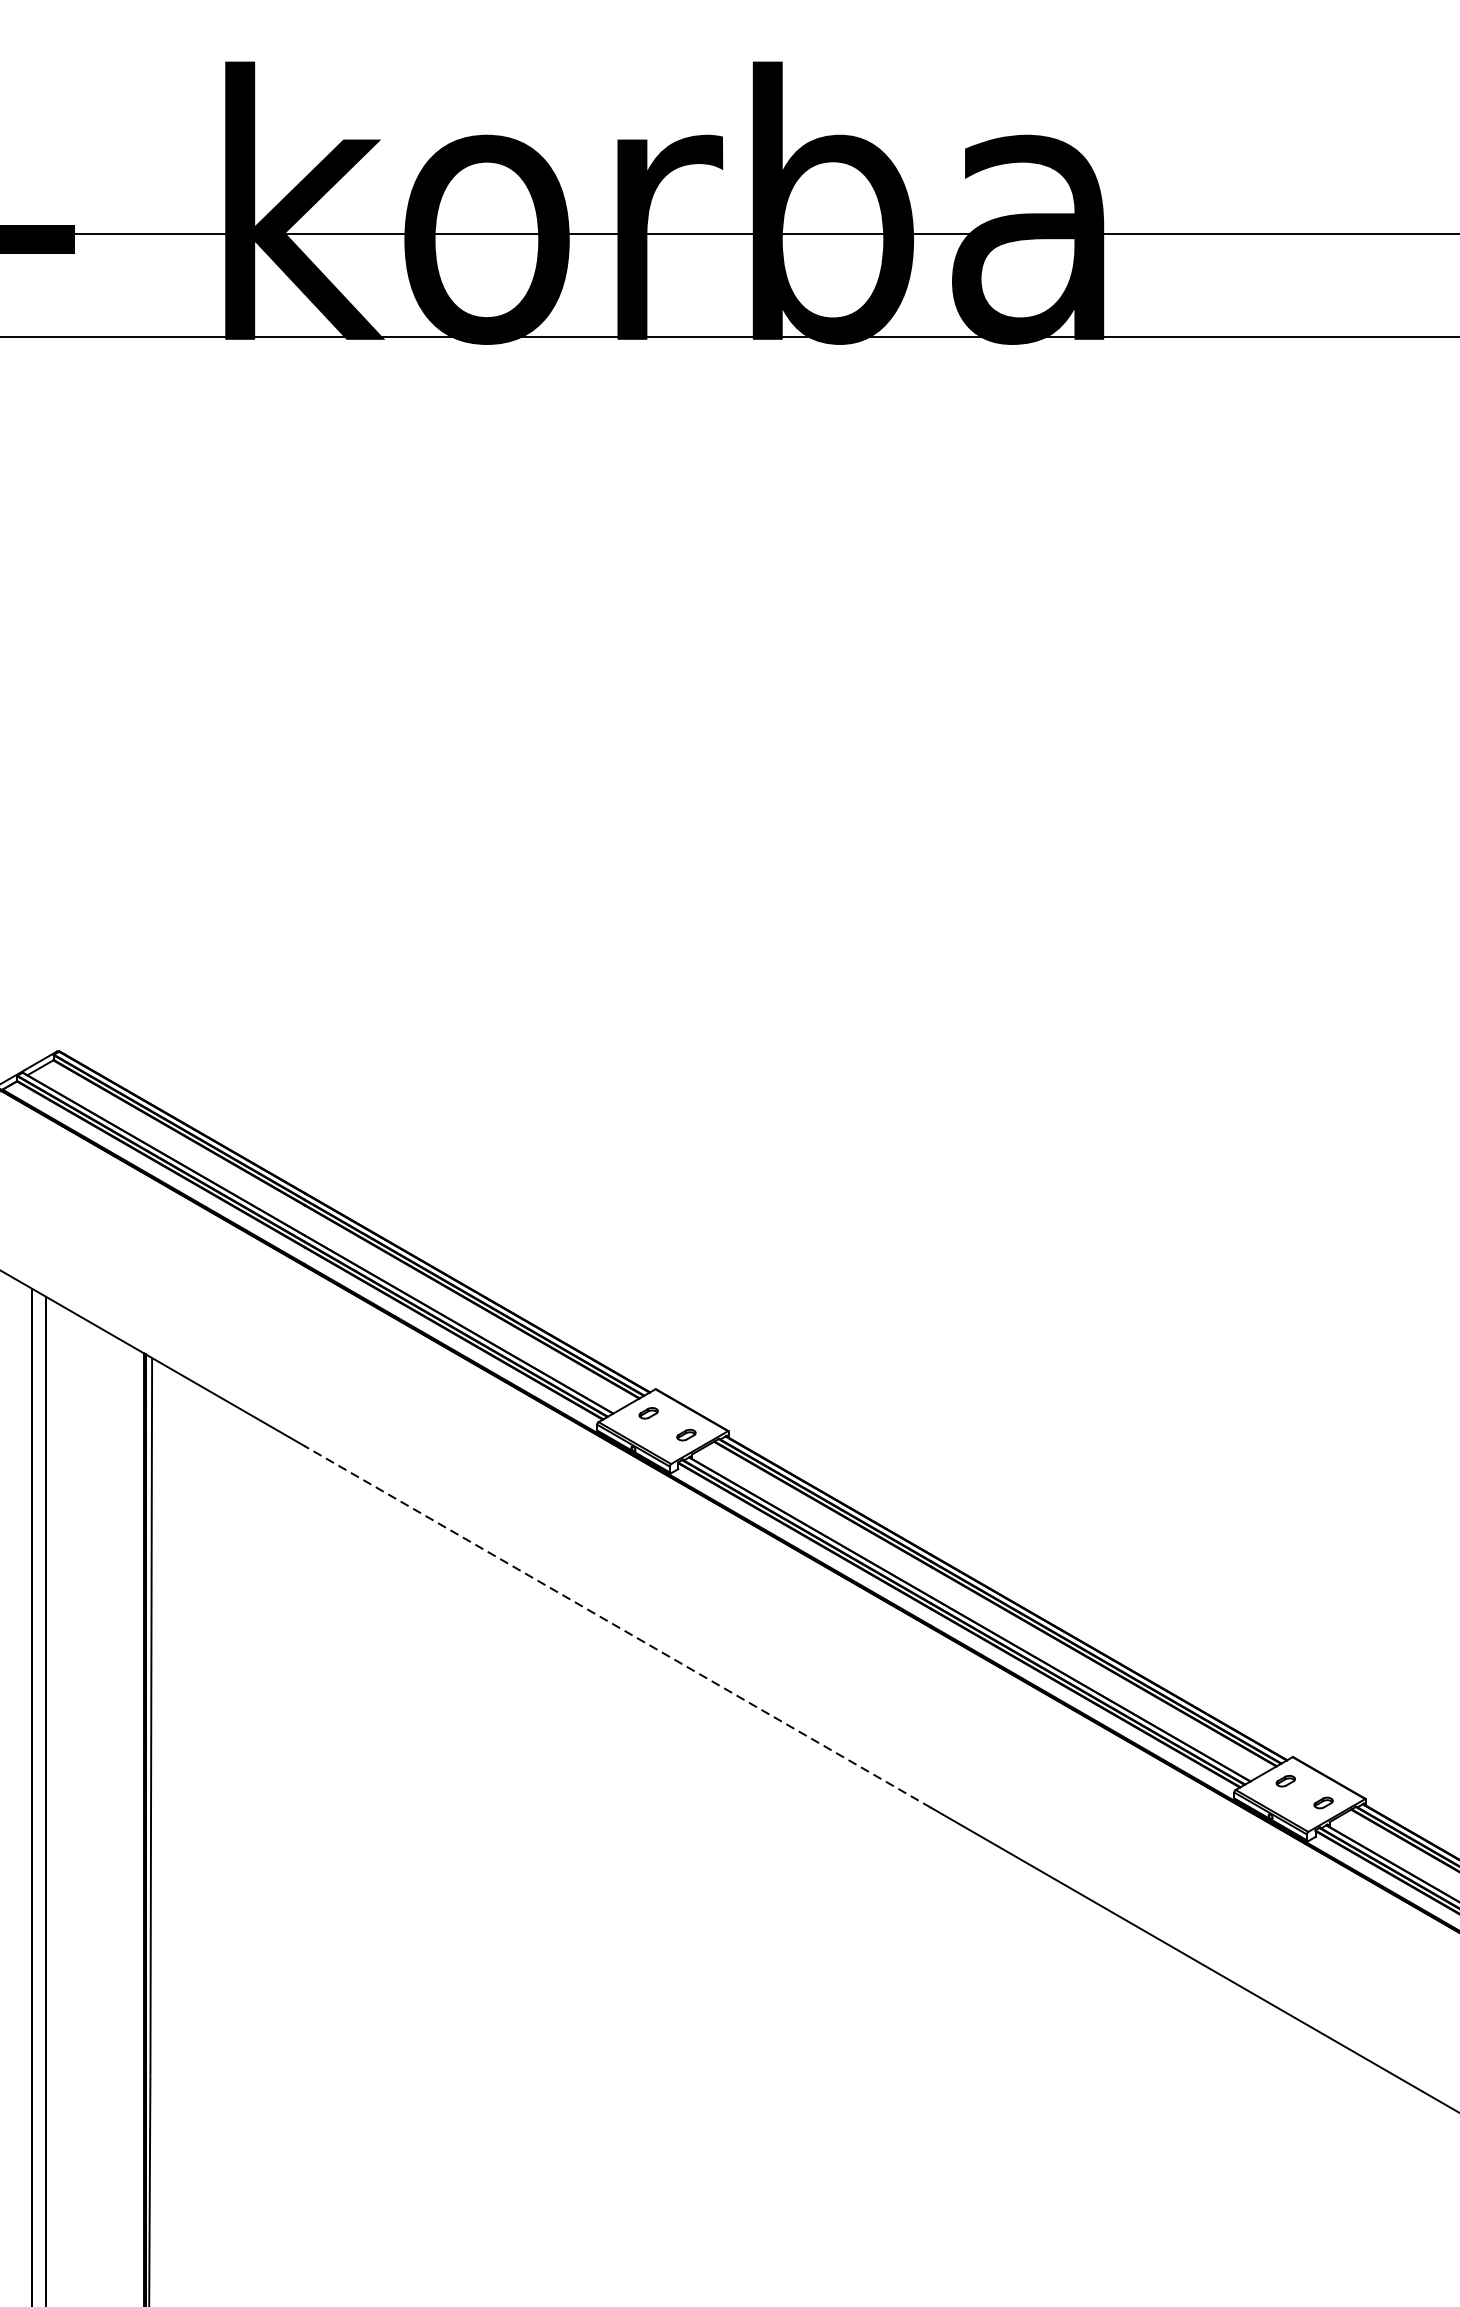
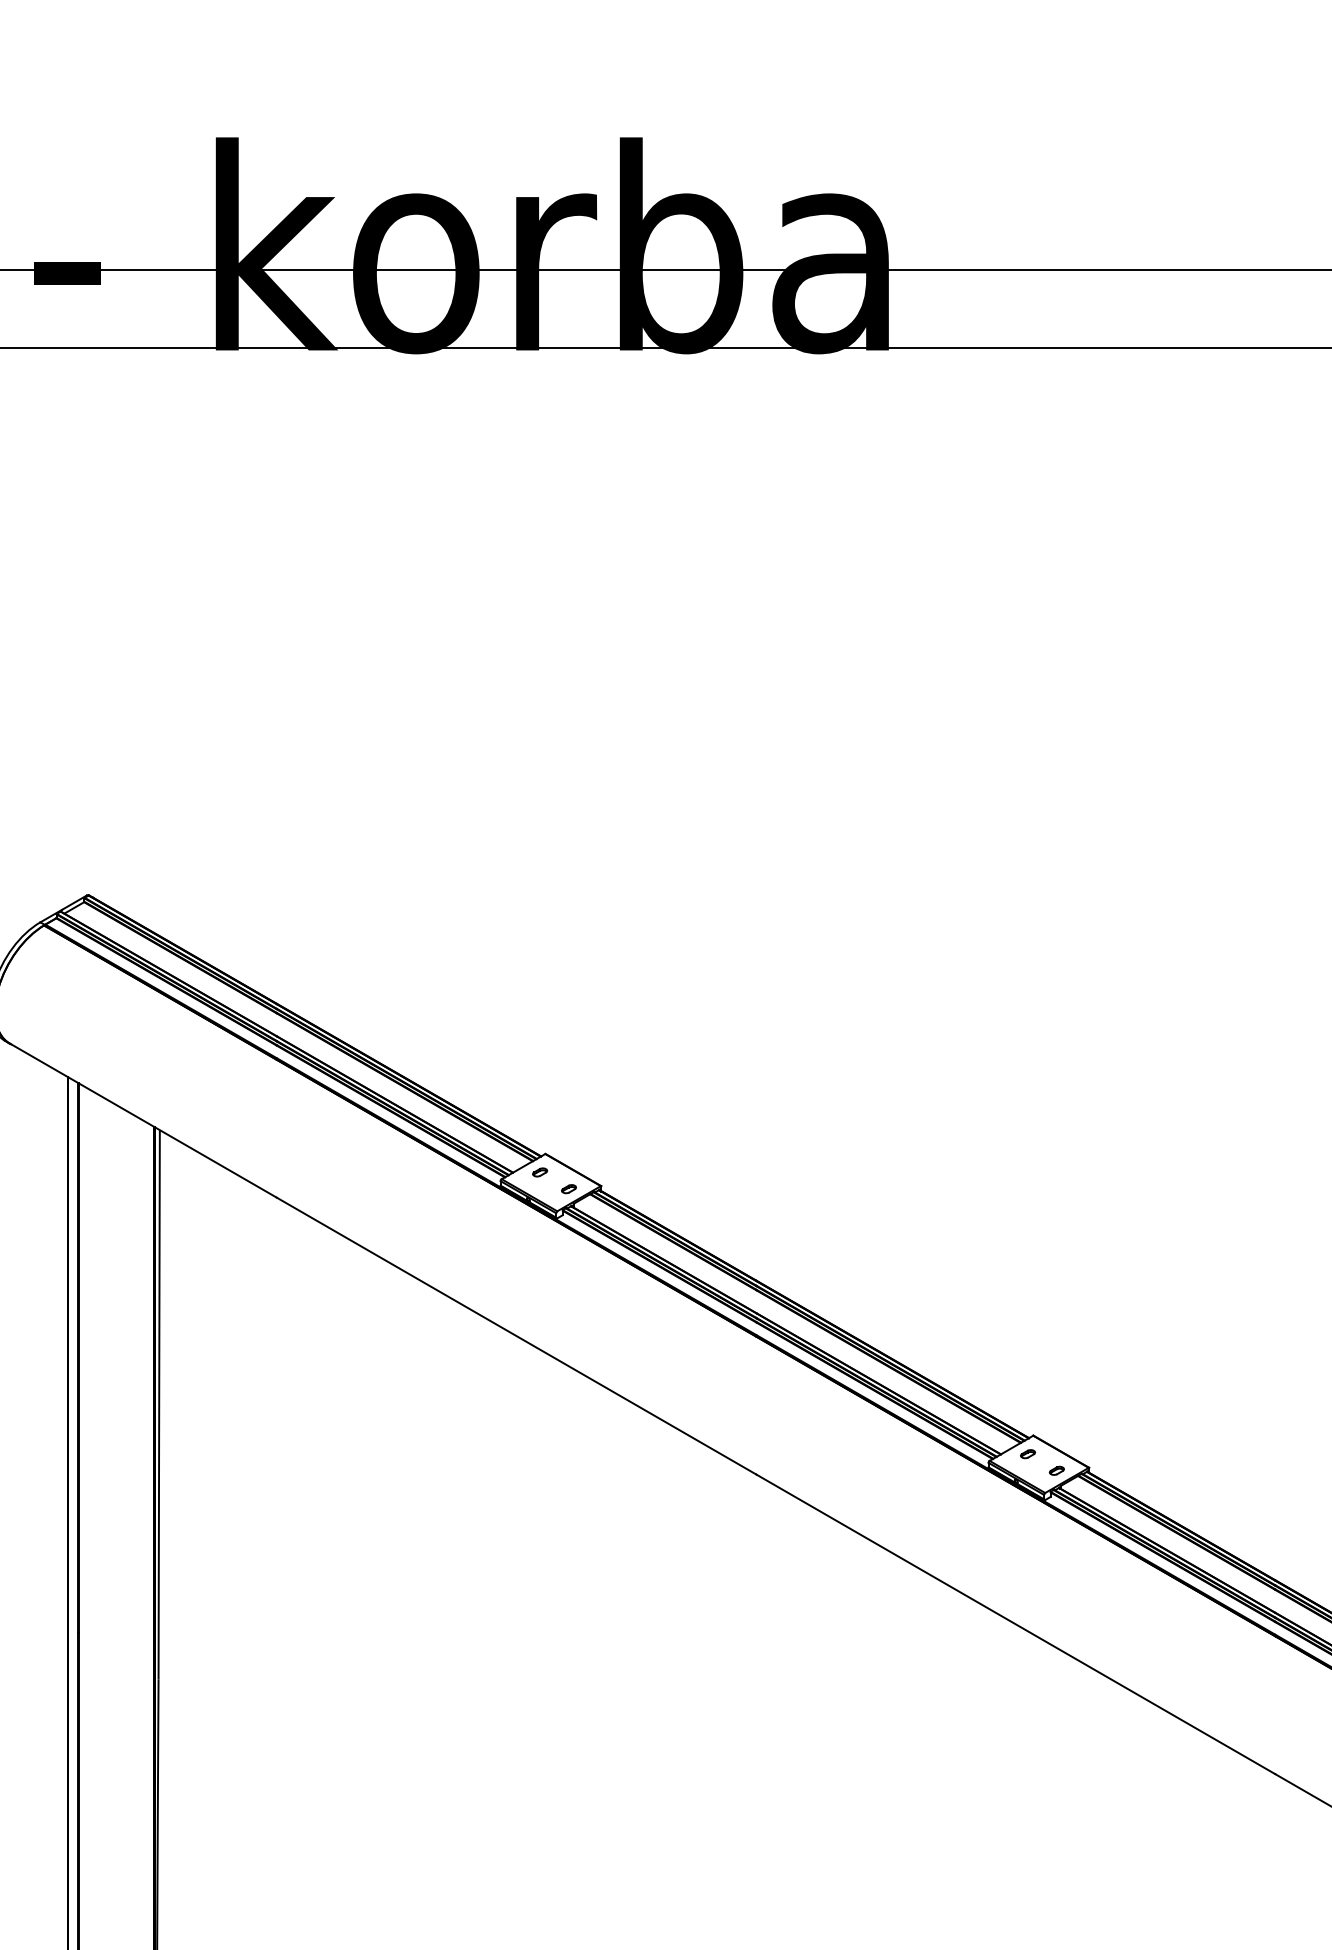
line: (617, 1627) -> (516, 1336), dashed -> solid

